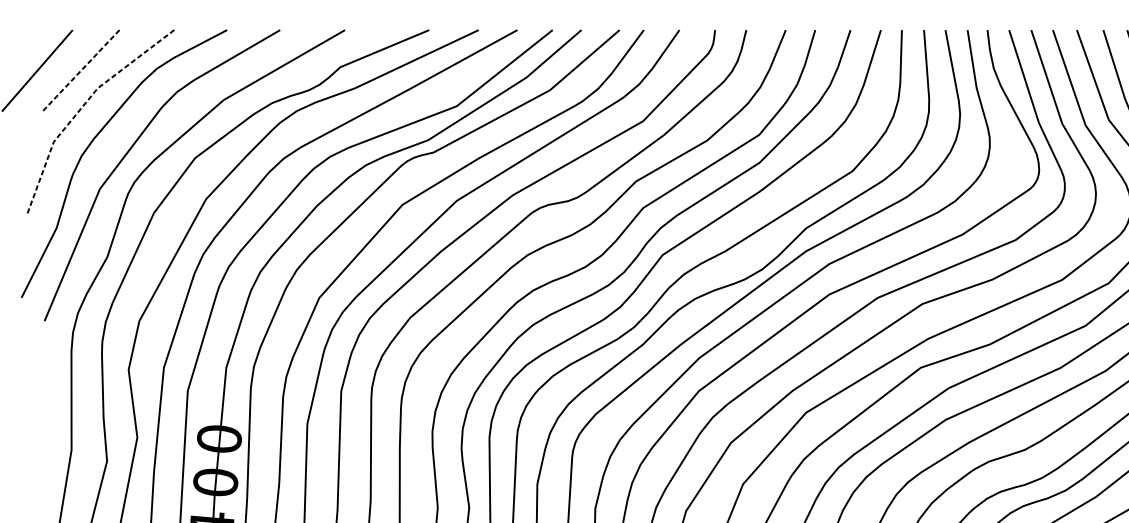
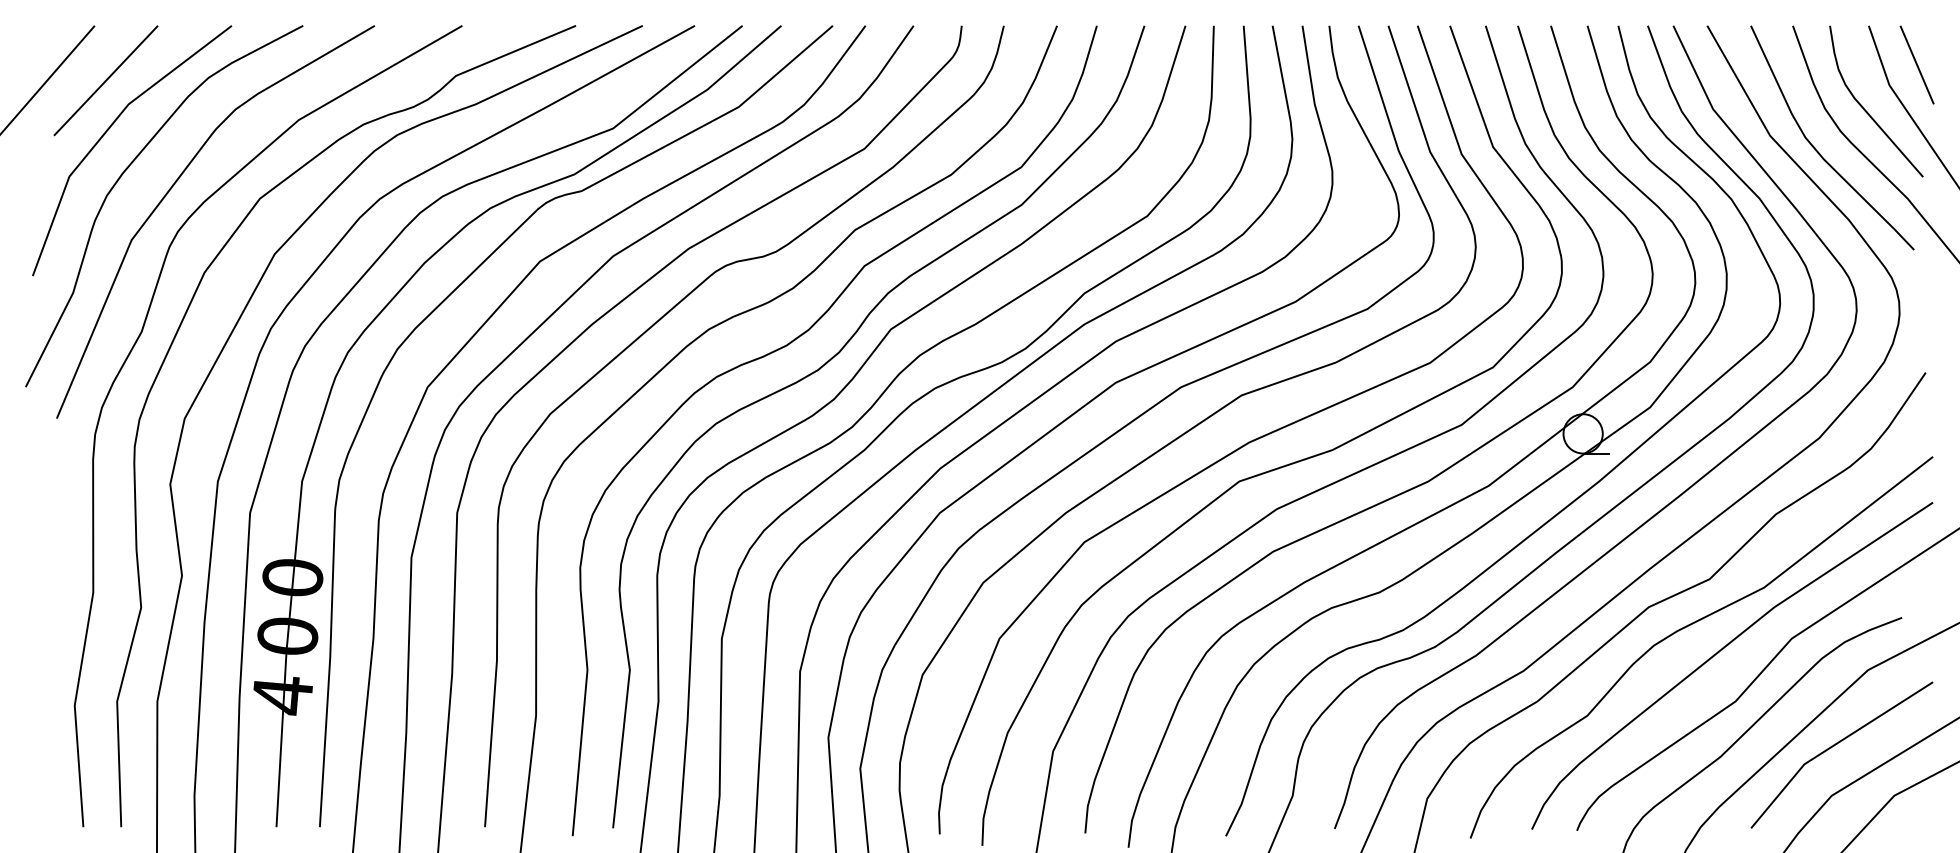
line: (81, 70) -> (106, 80), dashed -> solid
line: (81, 108) -> (106, 131), dashed -> solid

